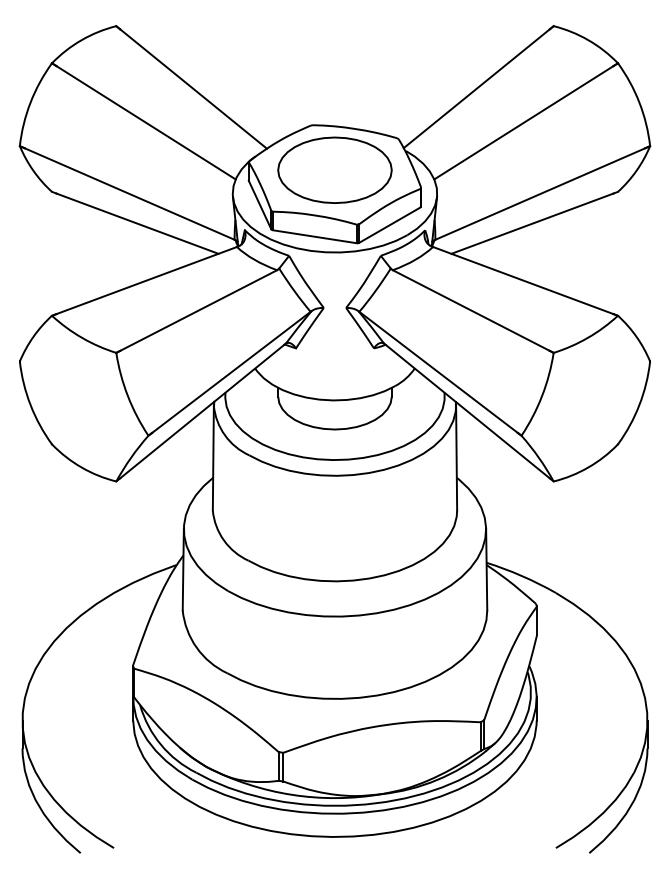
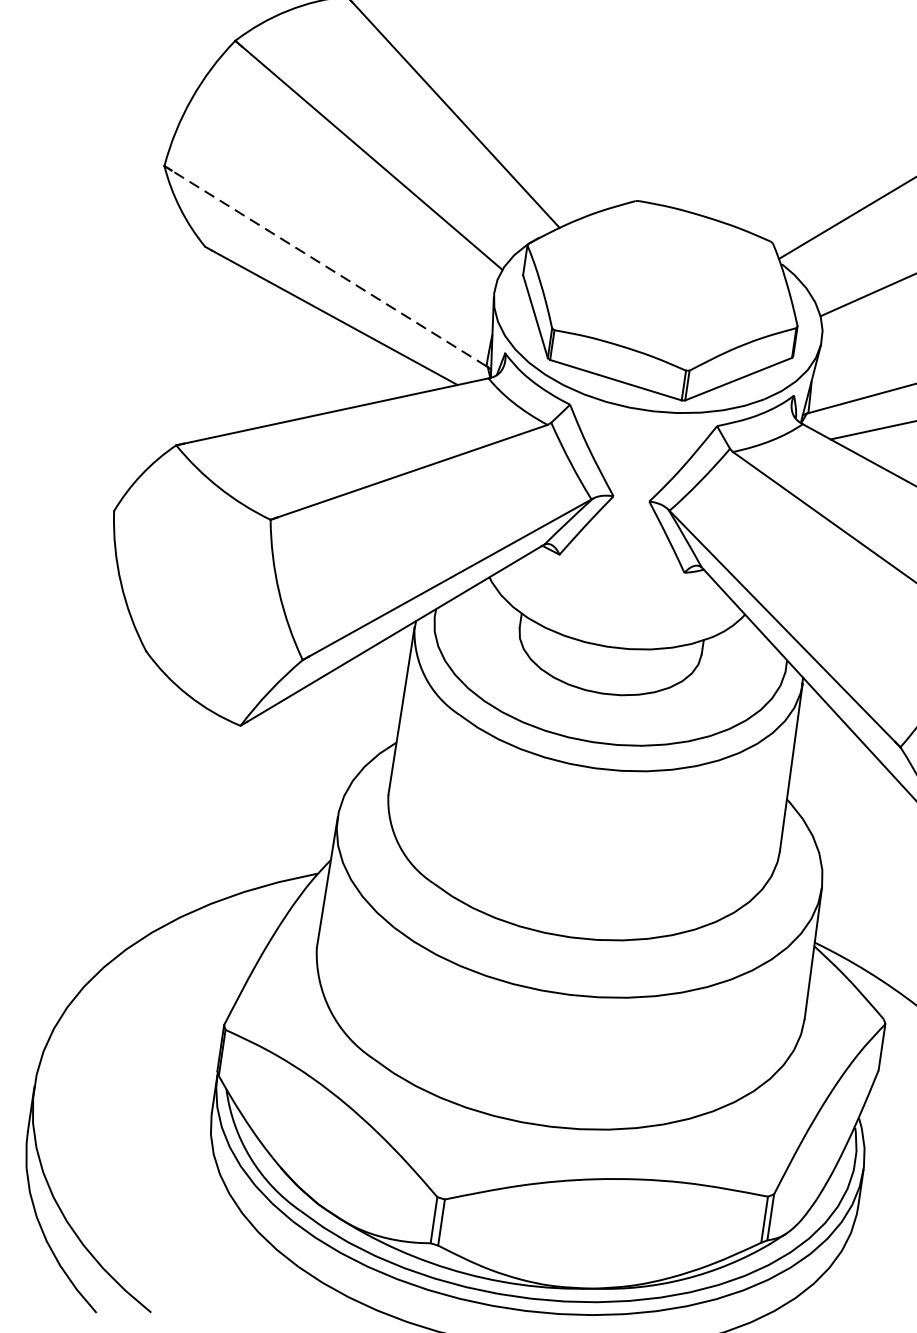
part: (334, 169) -> (663, 277), removed
line: (129, 193) -> (329, 267), solid -> dashed

